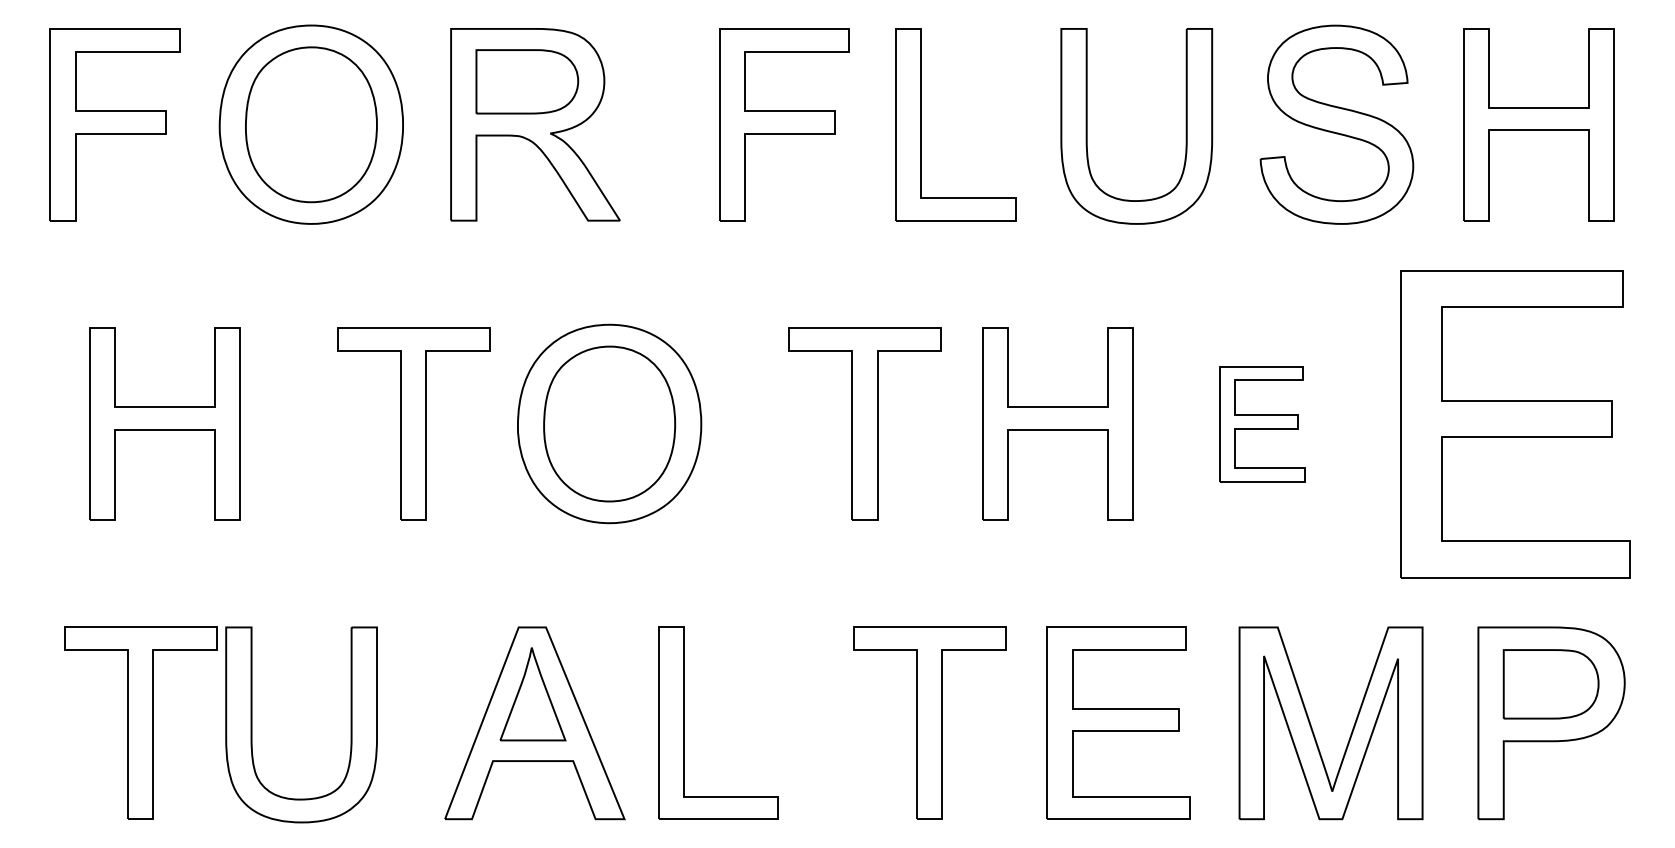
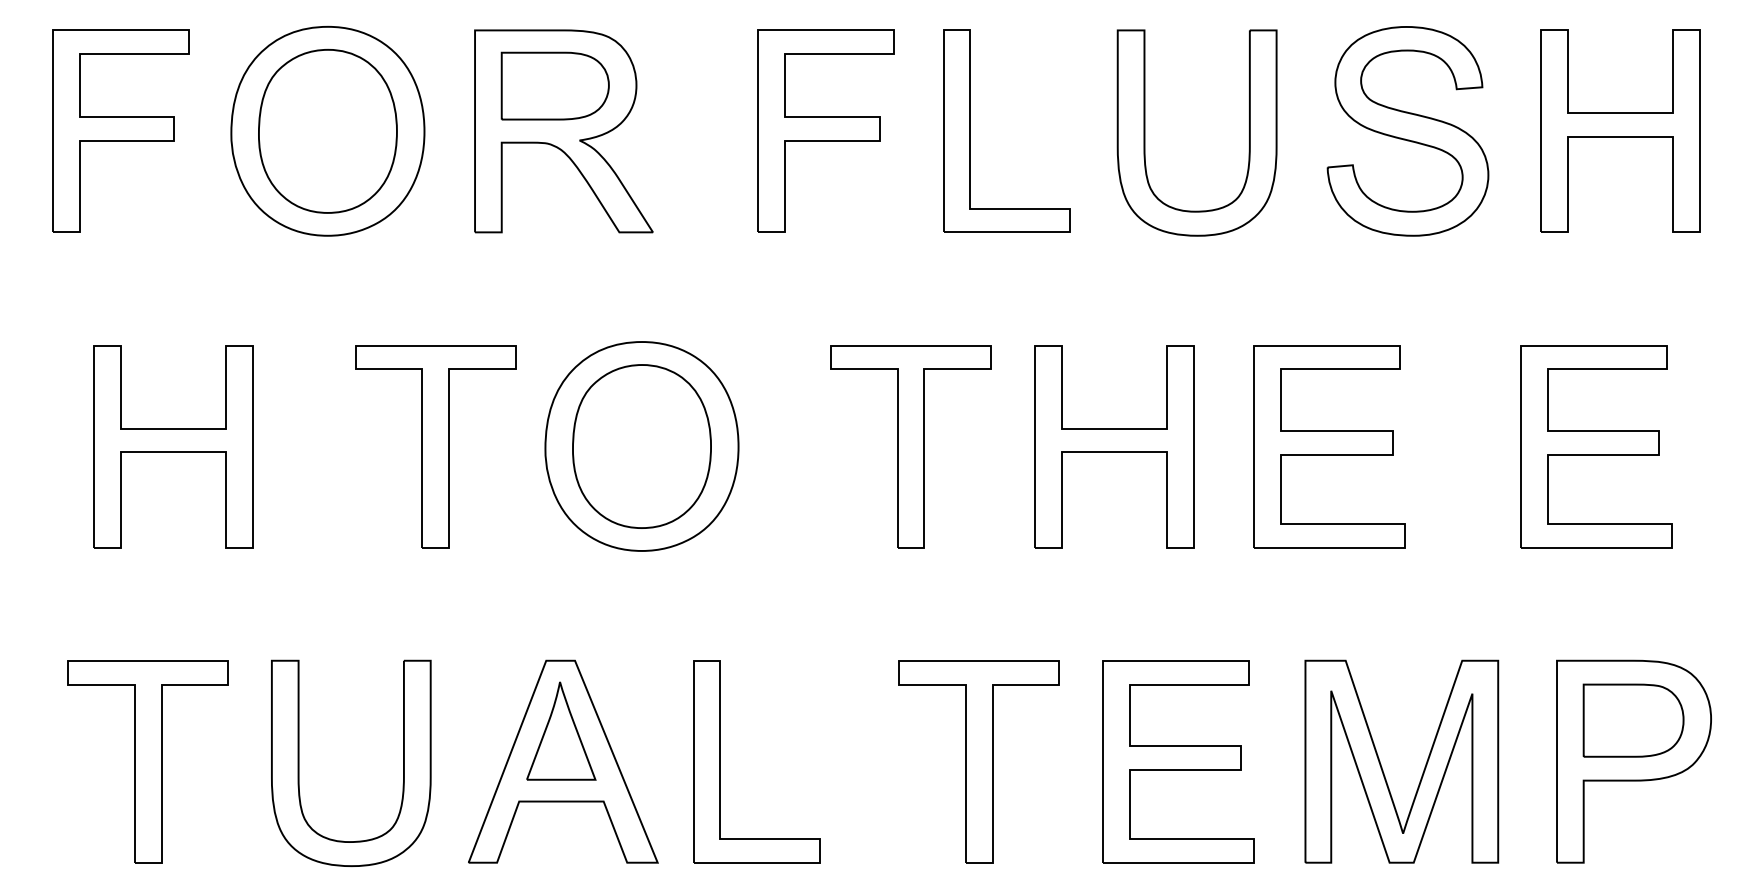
part: (1262, 423) -> (1329, 445), size x1.67
part: (1515, 423) -> (1596, 445), size x0.62
part: (252, 724) -> (299, 762), moved

